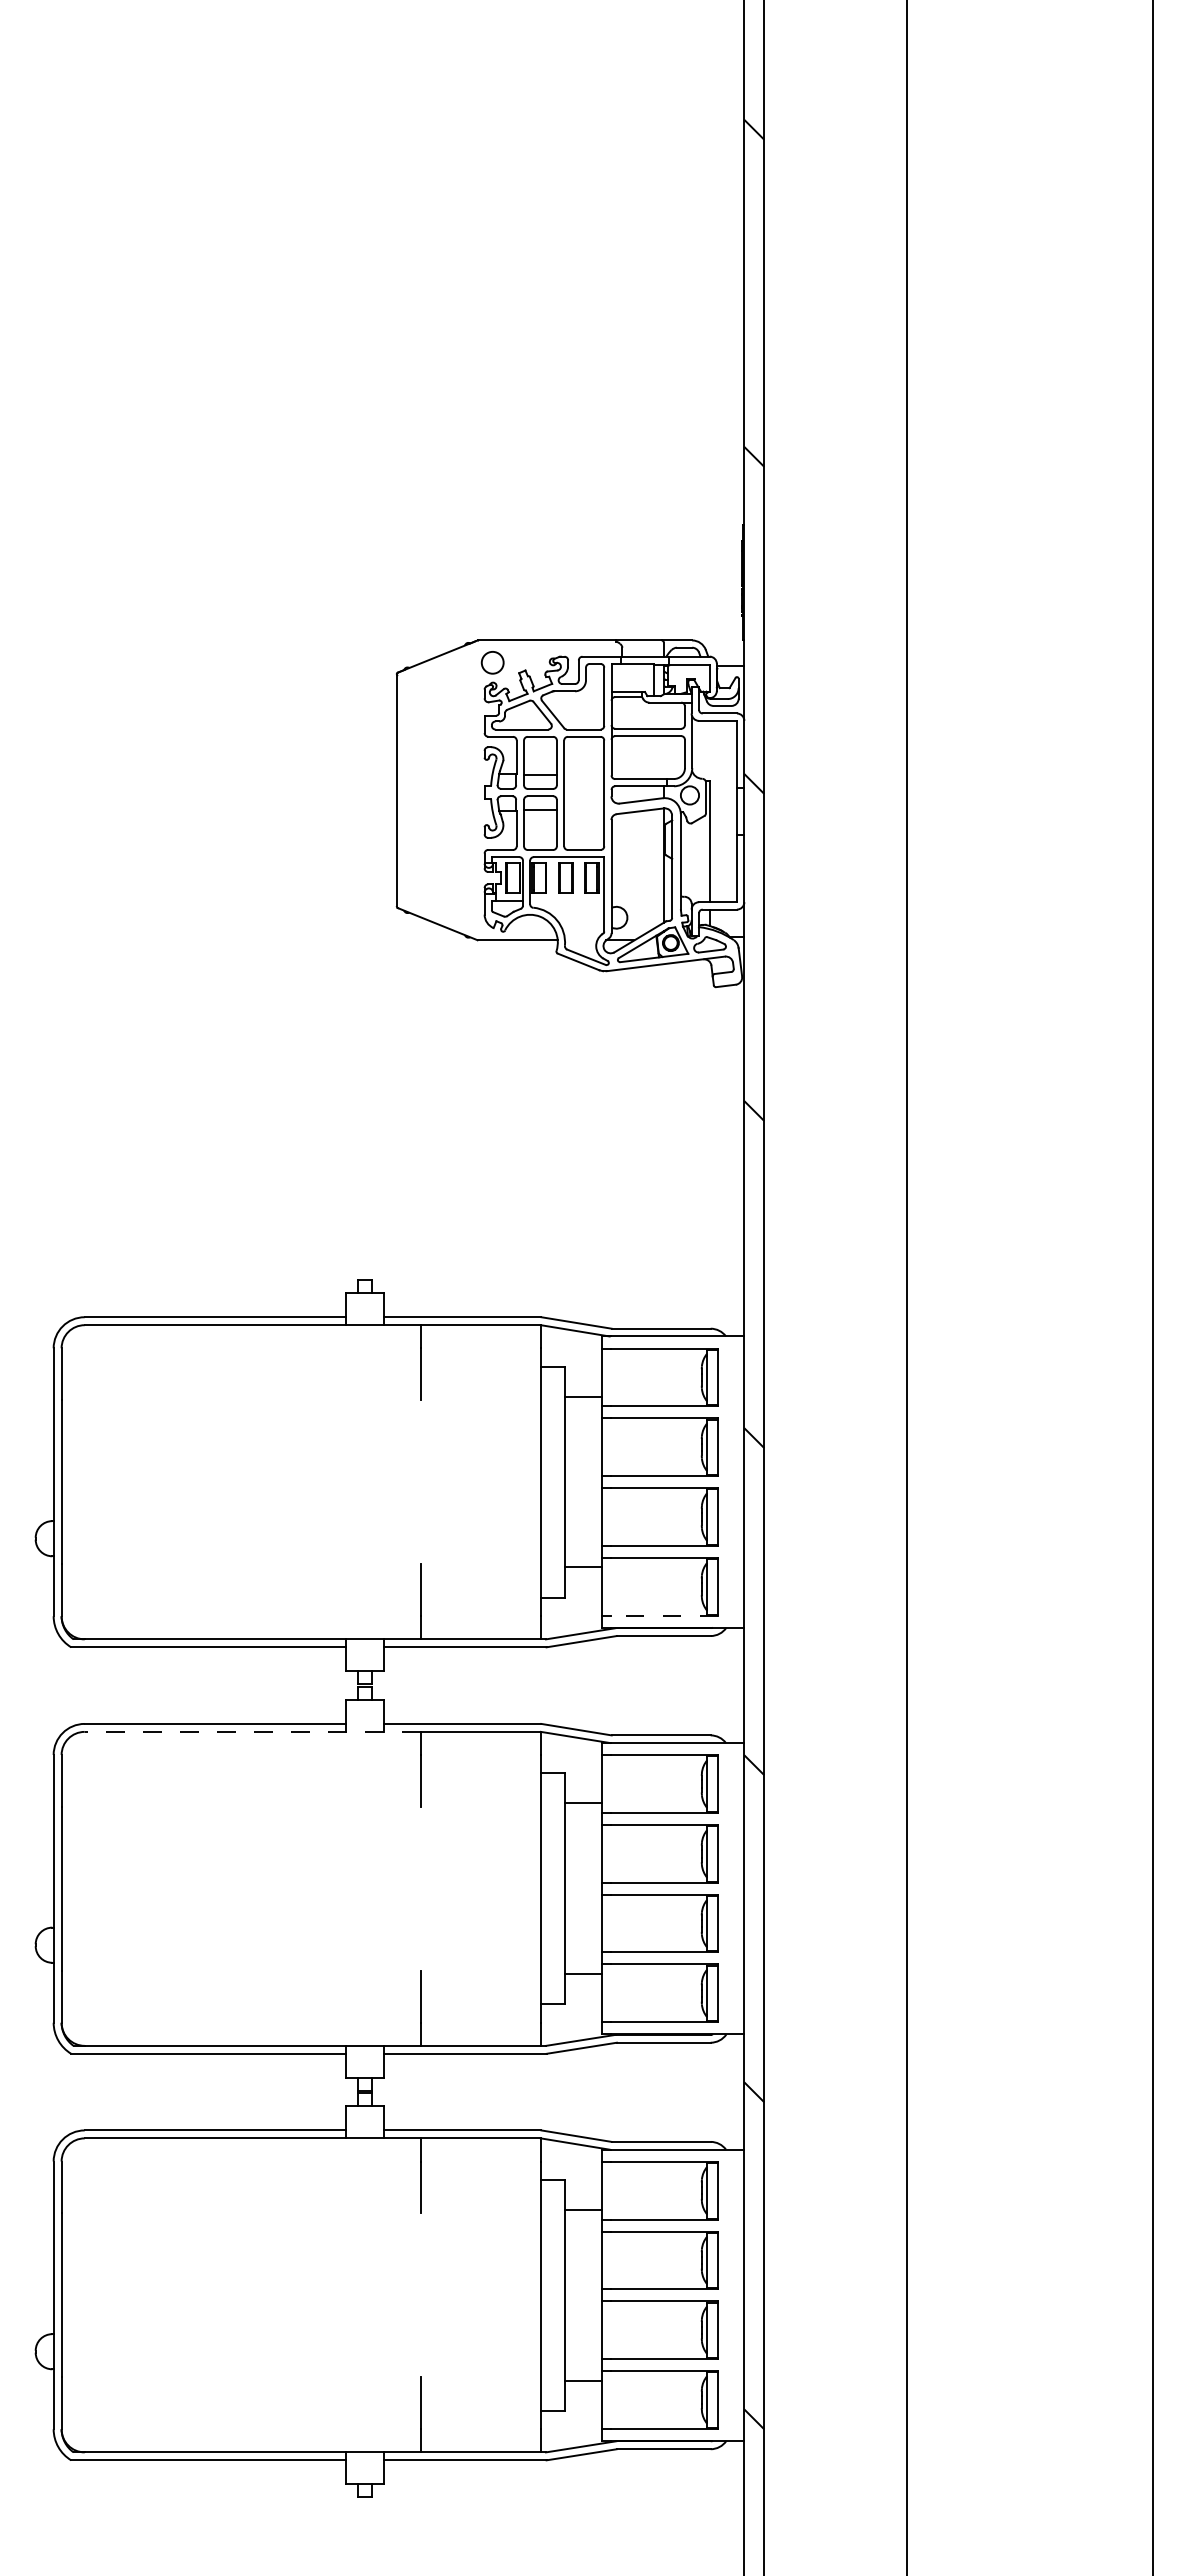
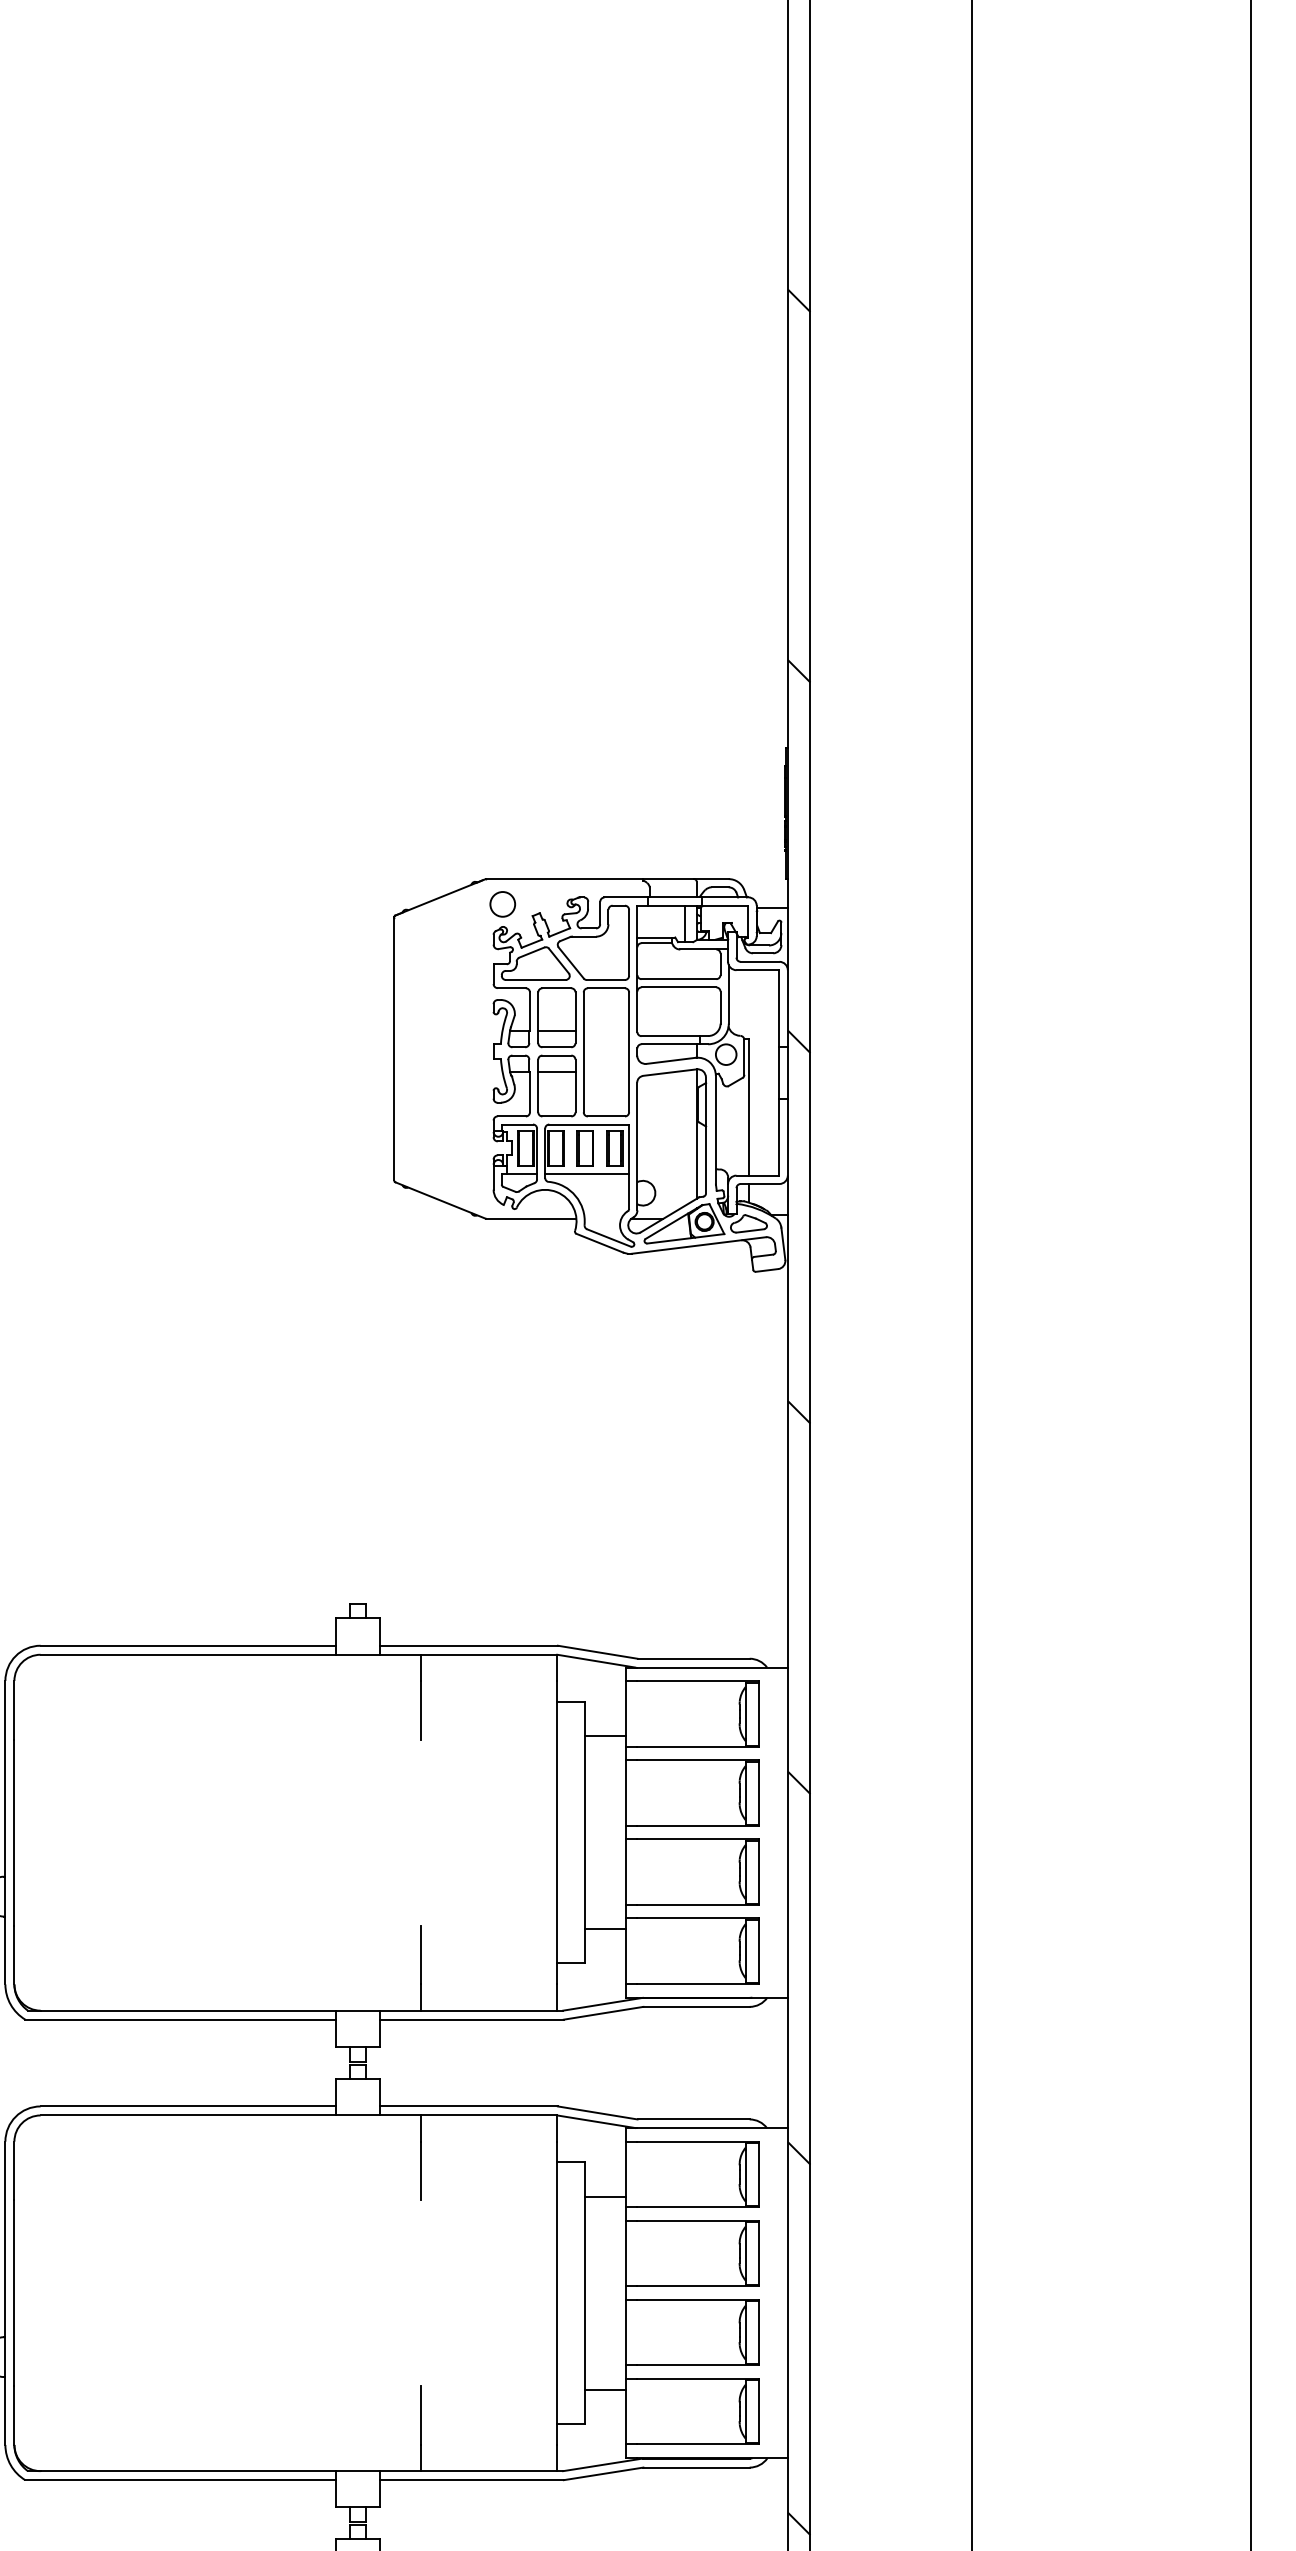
line: (567, 900) -> (587, 1173), added
line: (664, 1615) -> (697, 1983), dashed -> solid
line: (252, 1731) -> (230, 2115), dashed -> solid

